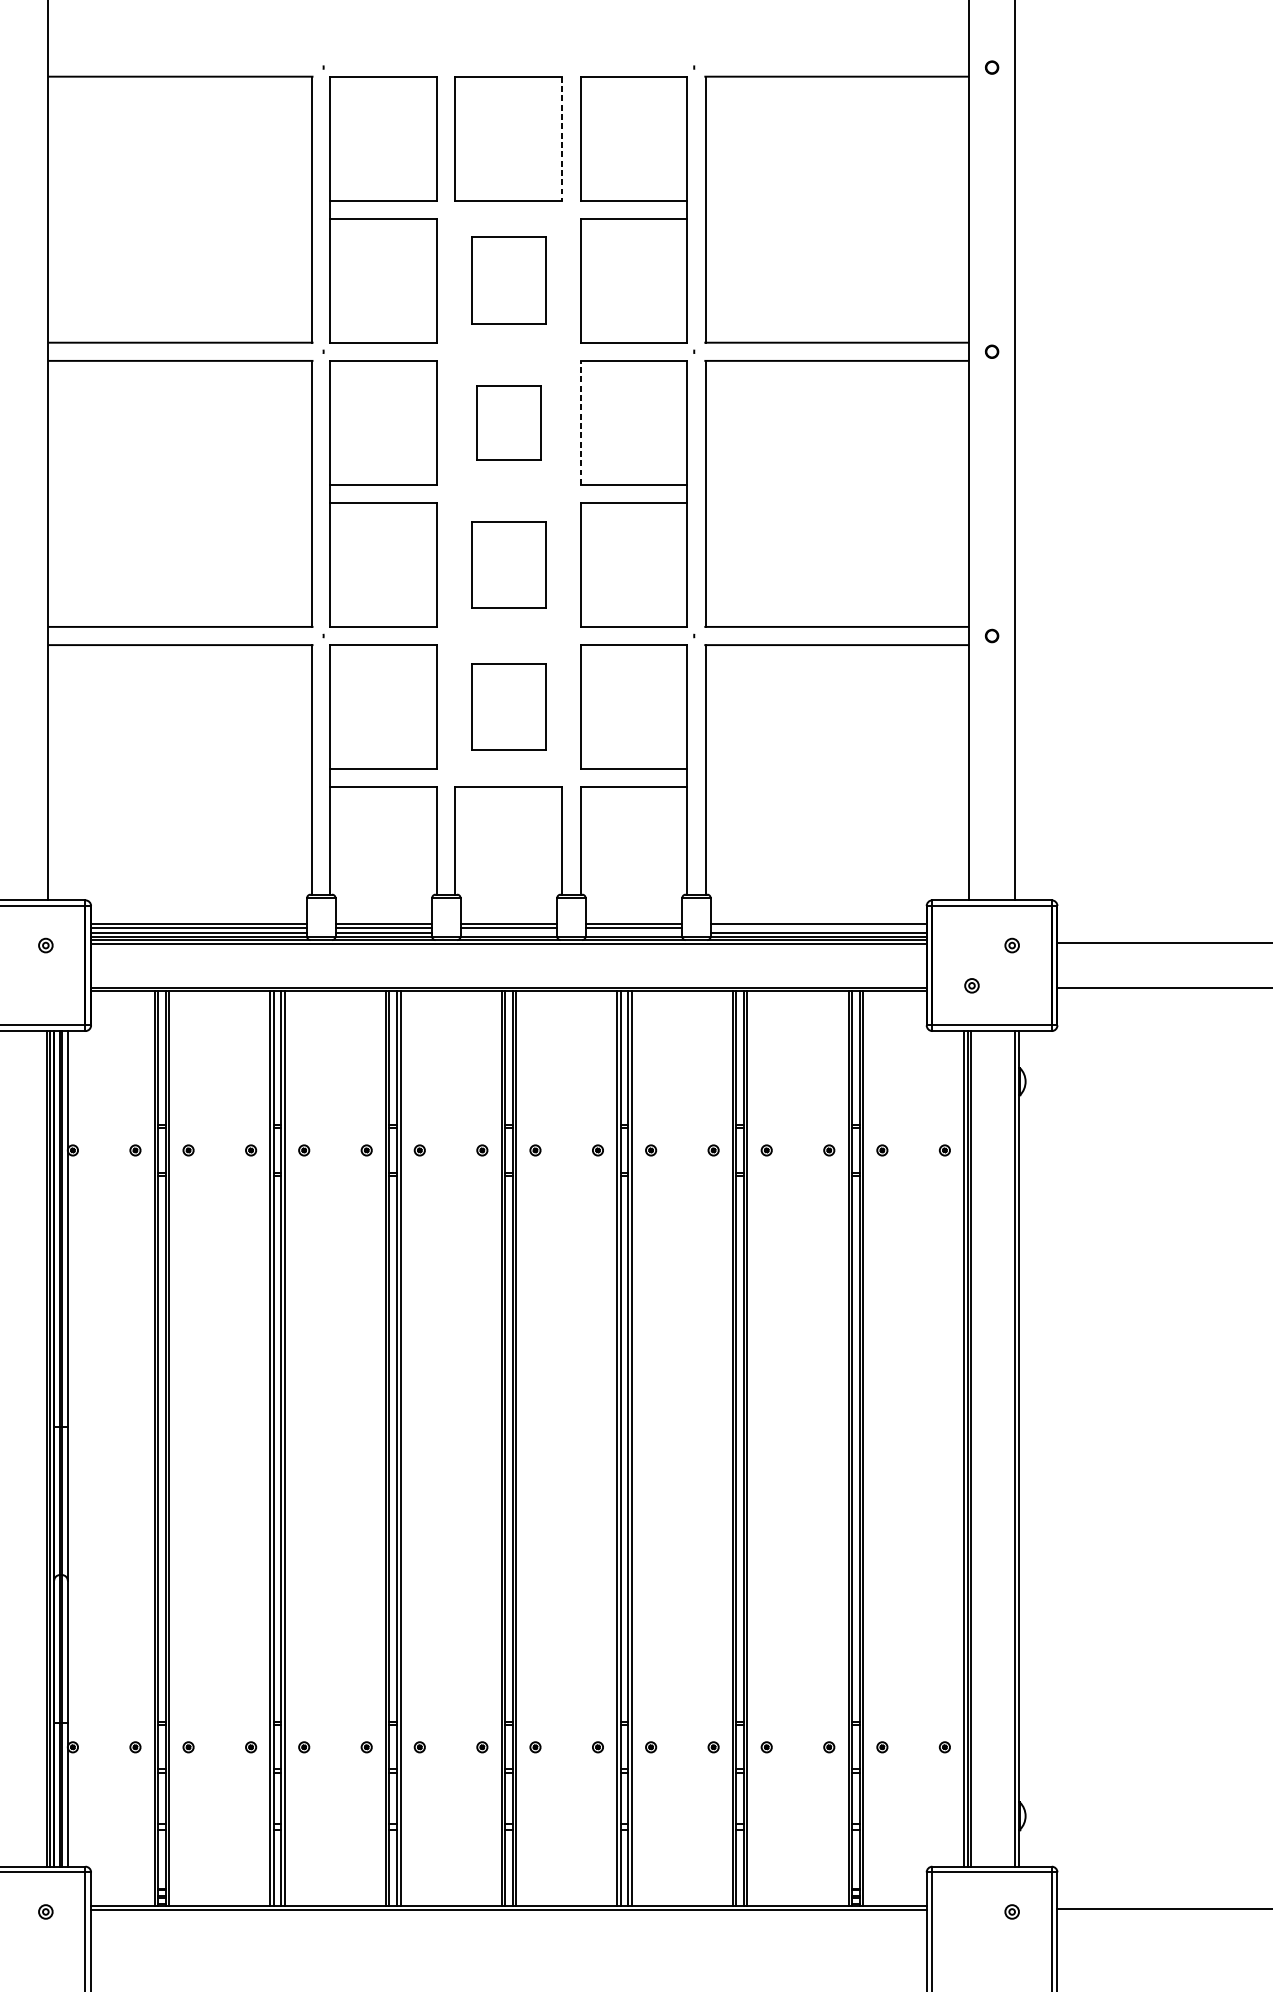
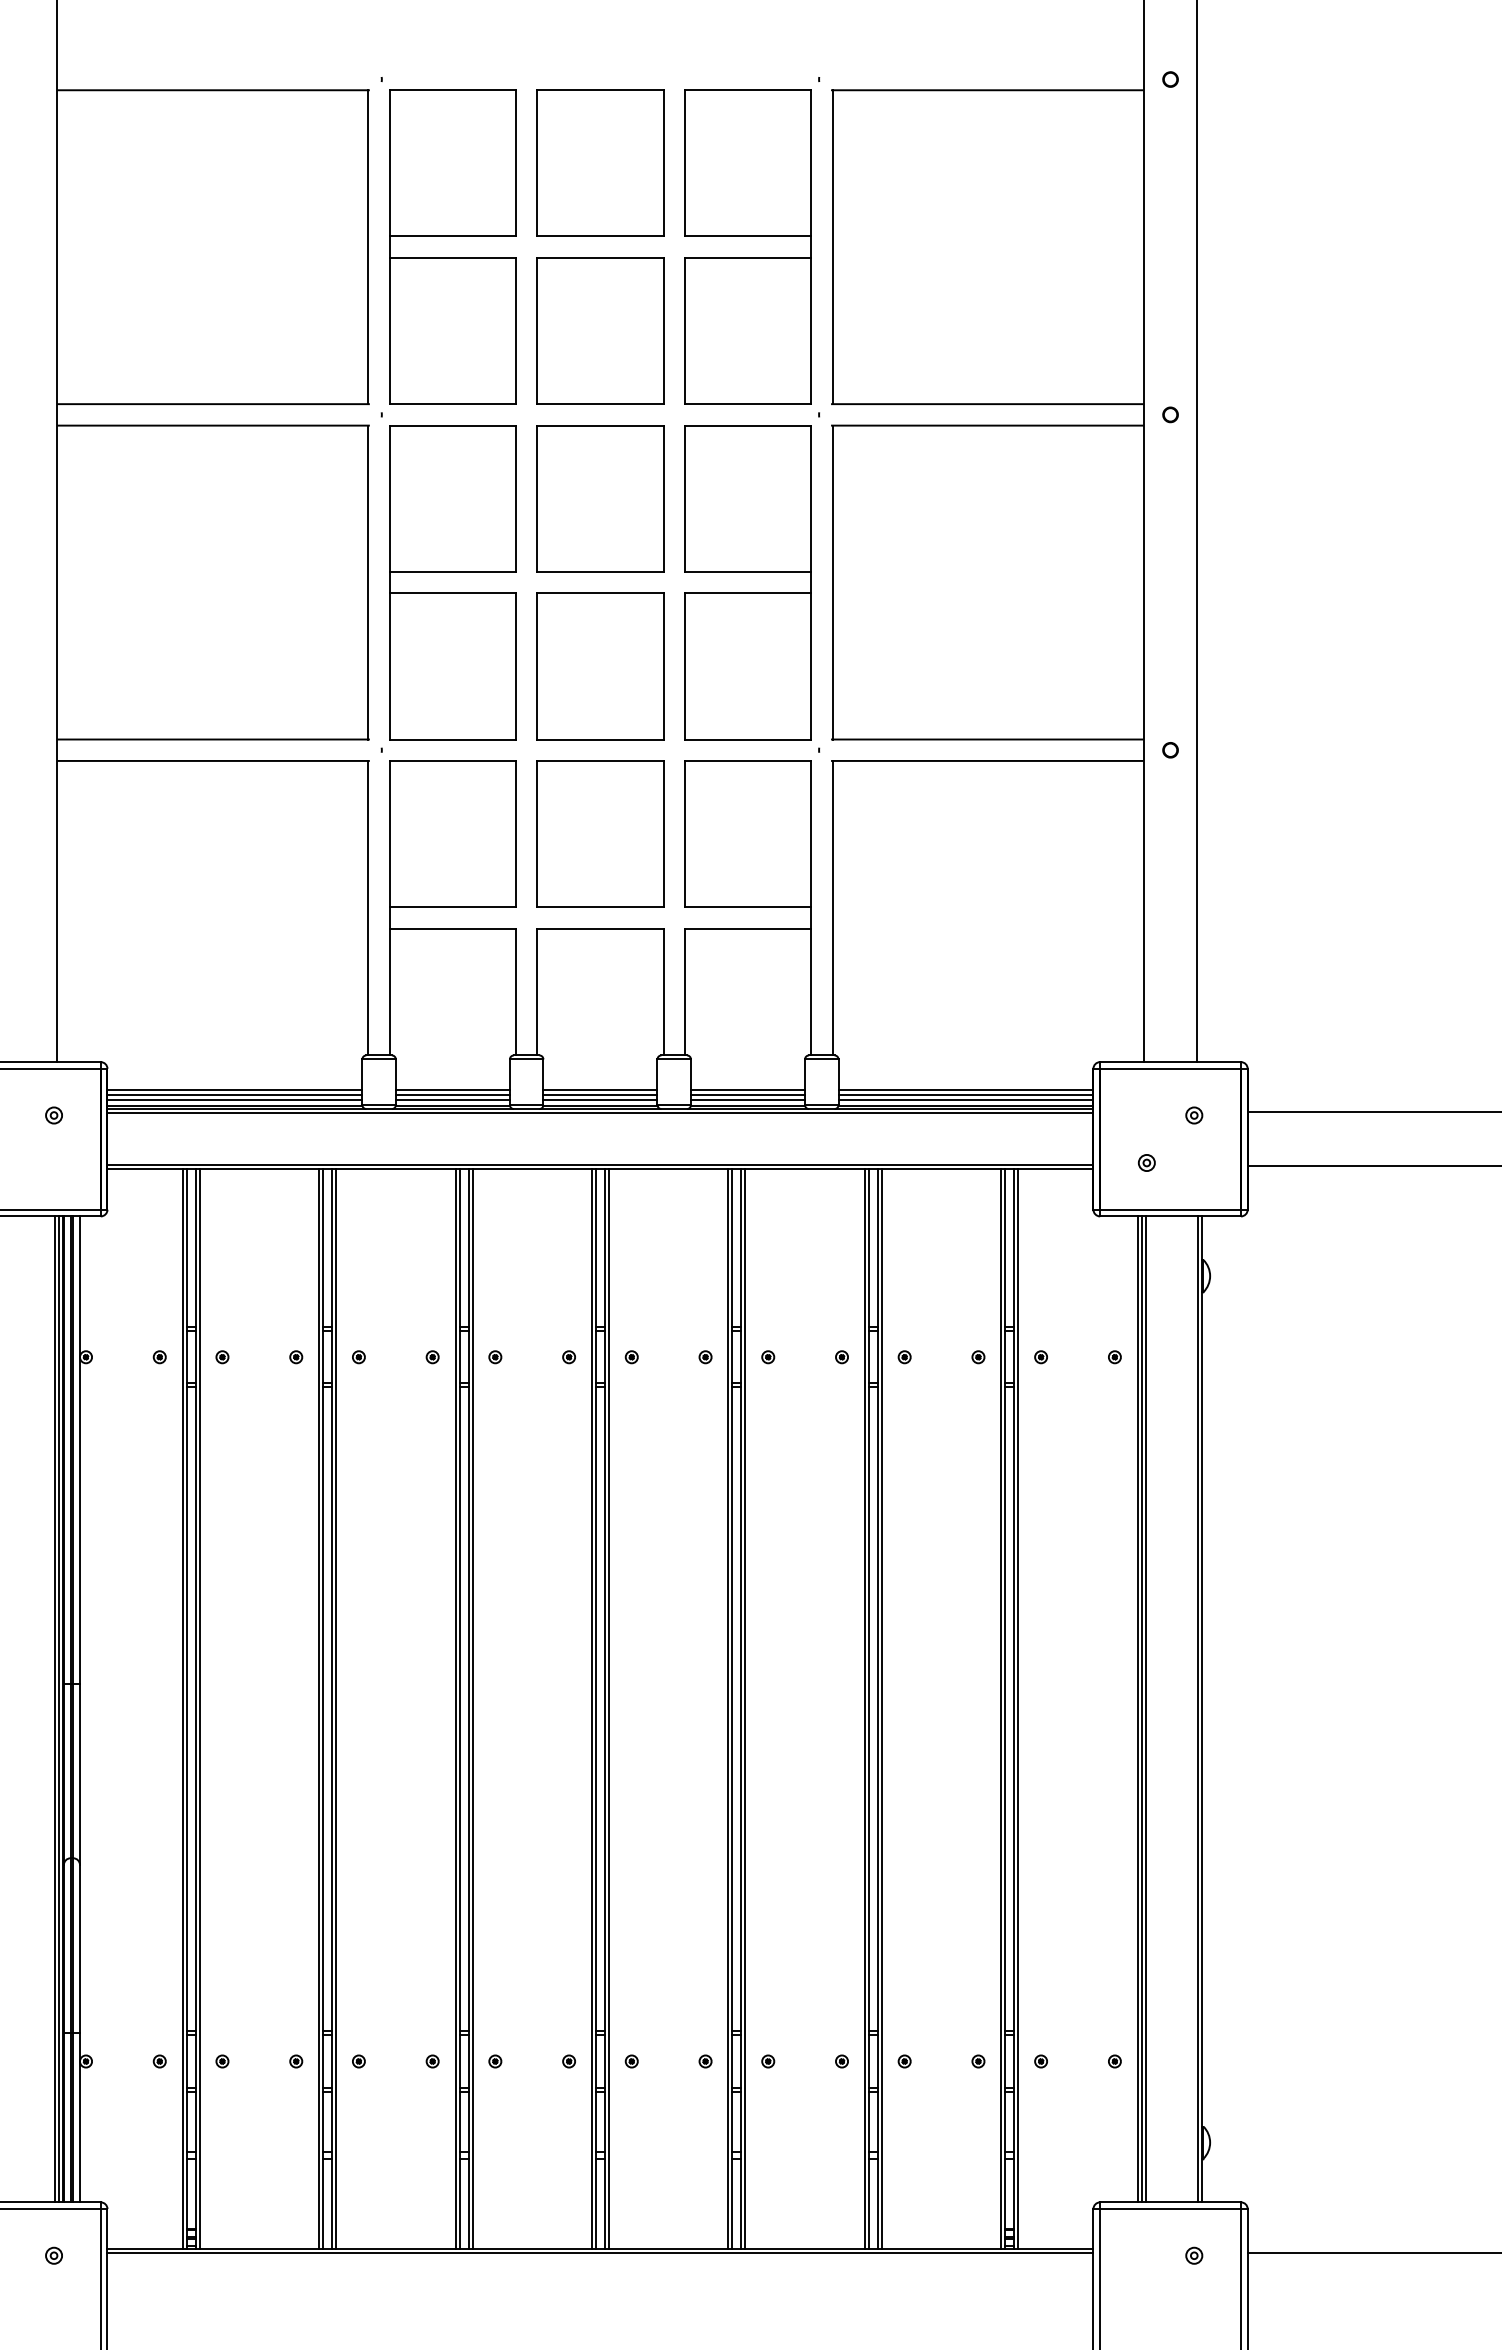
line: (562, 138) -> (663, 163), dashed -> solid
part: (508, 280) -> (600, 330), size x1.43
part: (508, 422) -> (600, 498), size x1.67
line: (580, 422) -> (684, 498), dashed -> solid
part: (508, 565) -> (600, 666), size x1.43
part: (508, 706) -> (600, 833), size x1.43
line: (818, 927) -> (965, 1094), added
line: (508, 932) -> (600, 1100), added
line: (634, 932) -> (748, 1100), added

